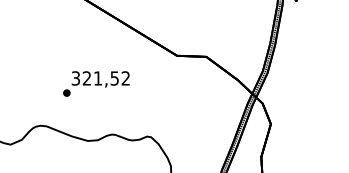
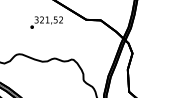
text: (95, 83) -> (46, 22), moved

